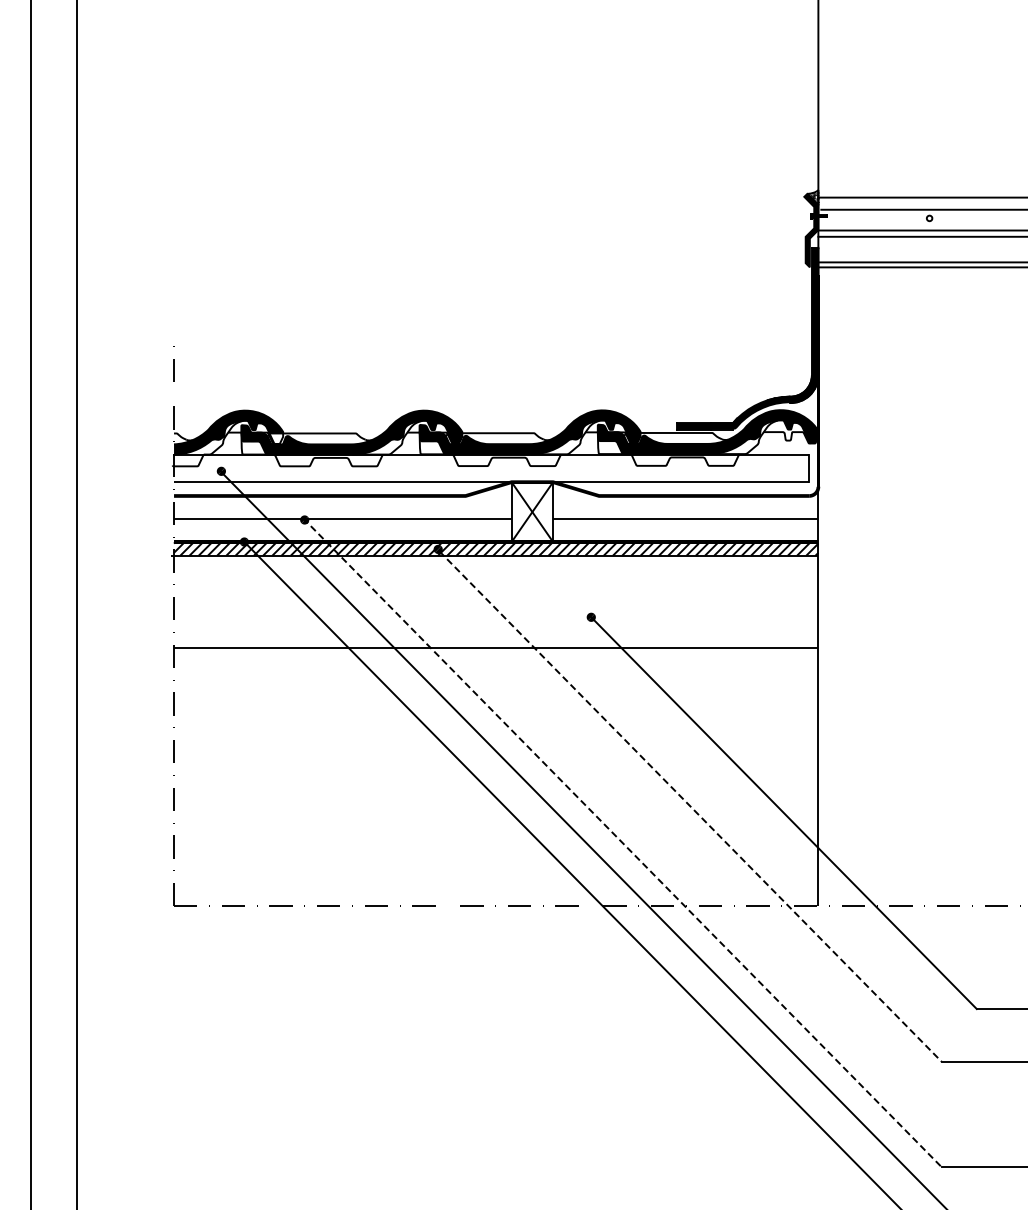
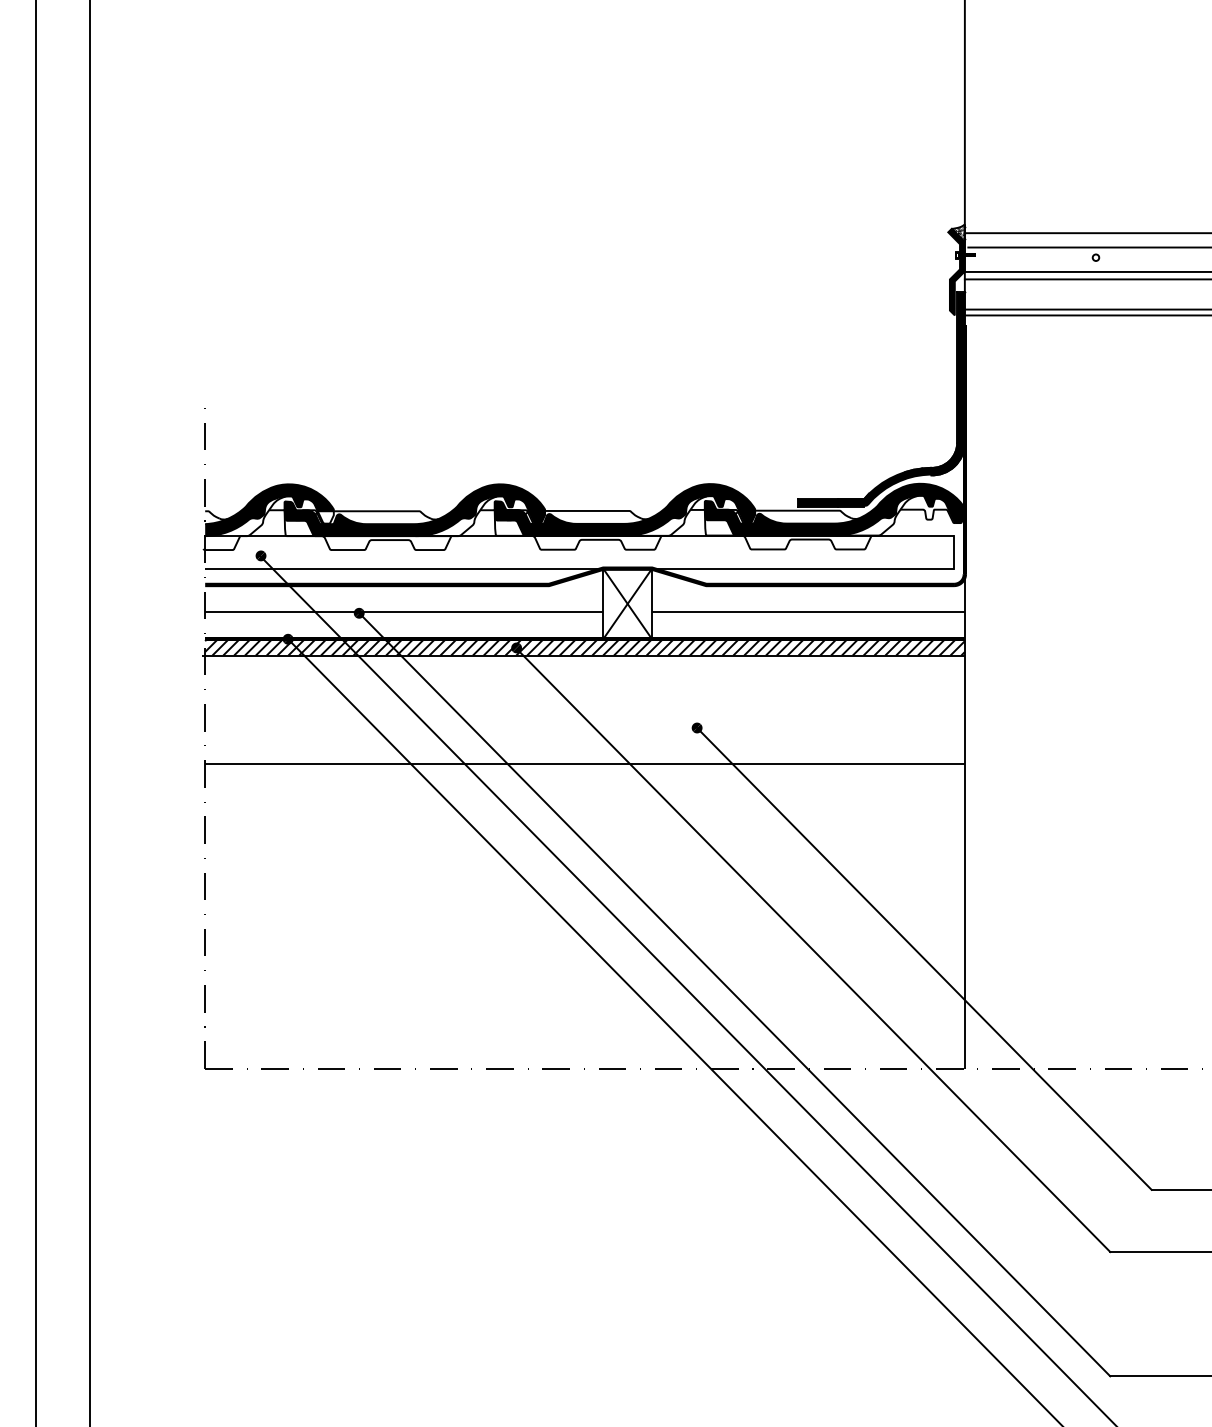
line: (690, 806) -> (814, 951), dashed -> solid
line: (622, 843) -> (733, 994), dashed -> solid

